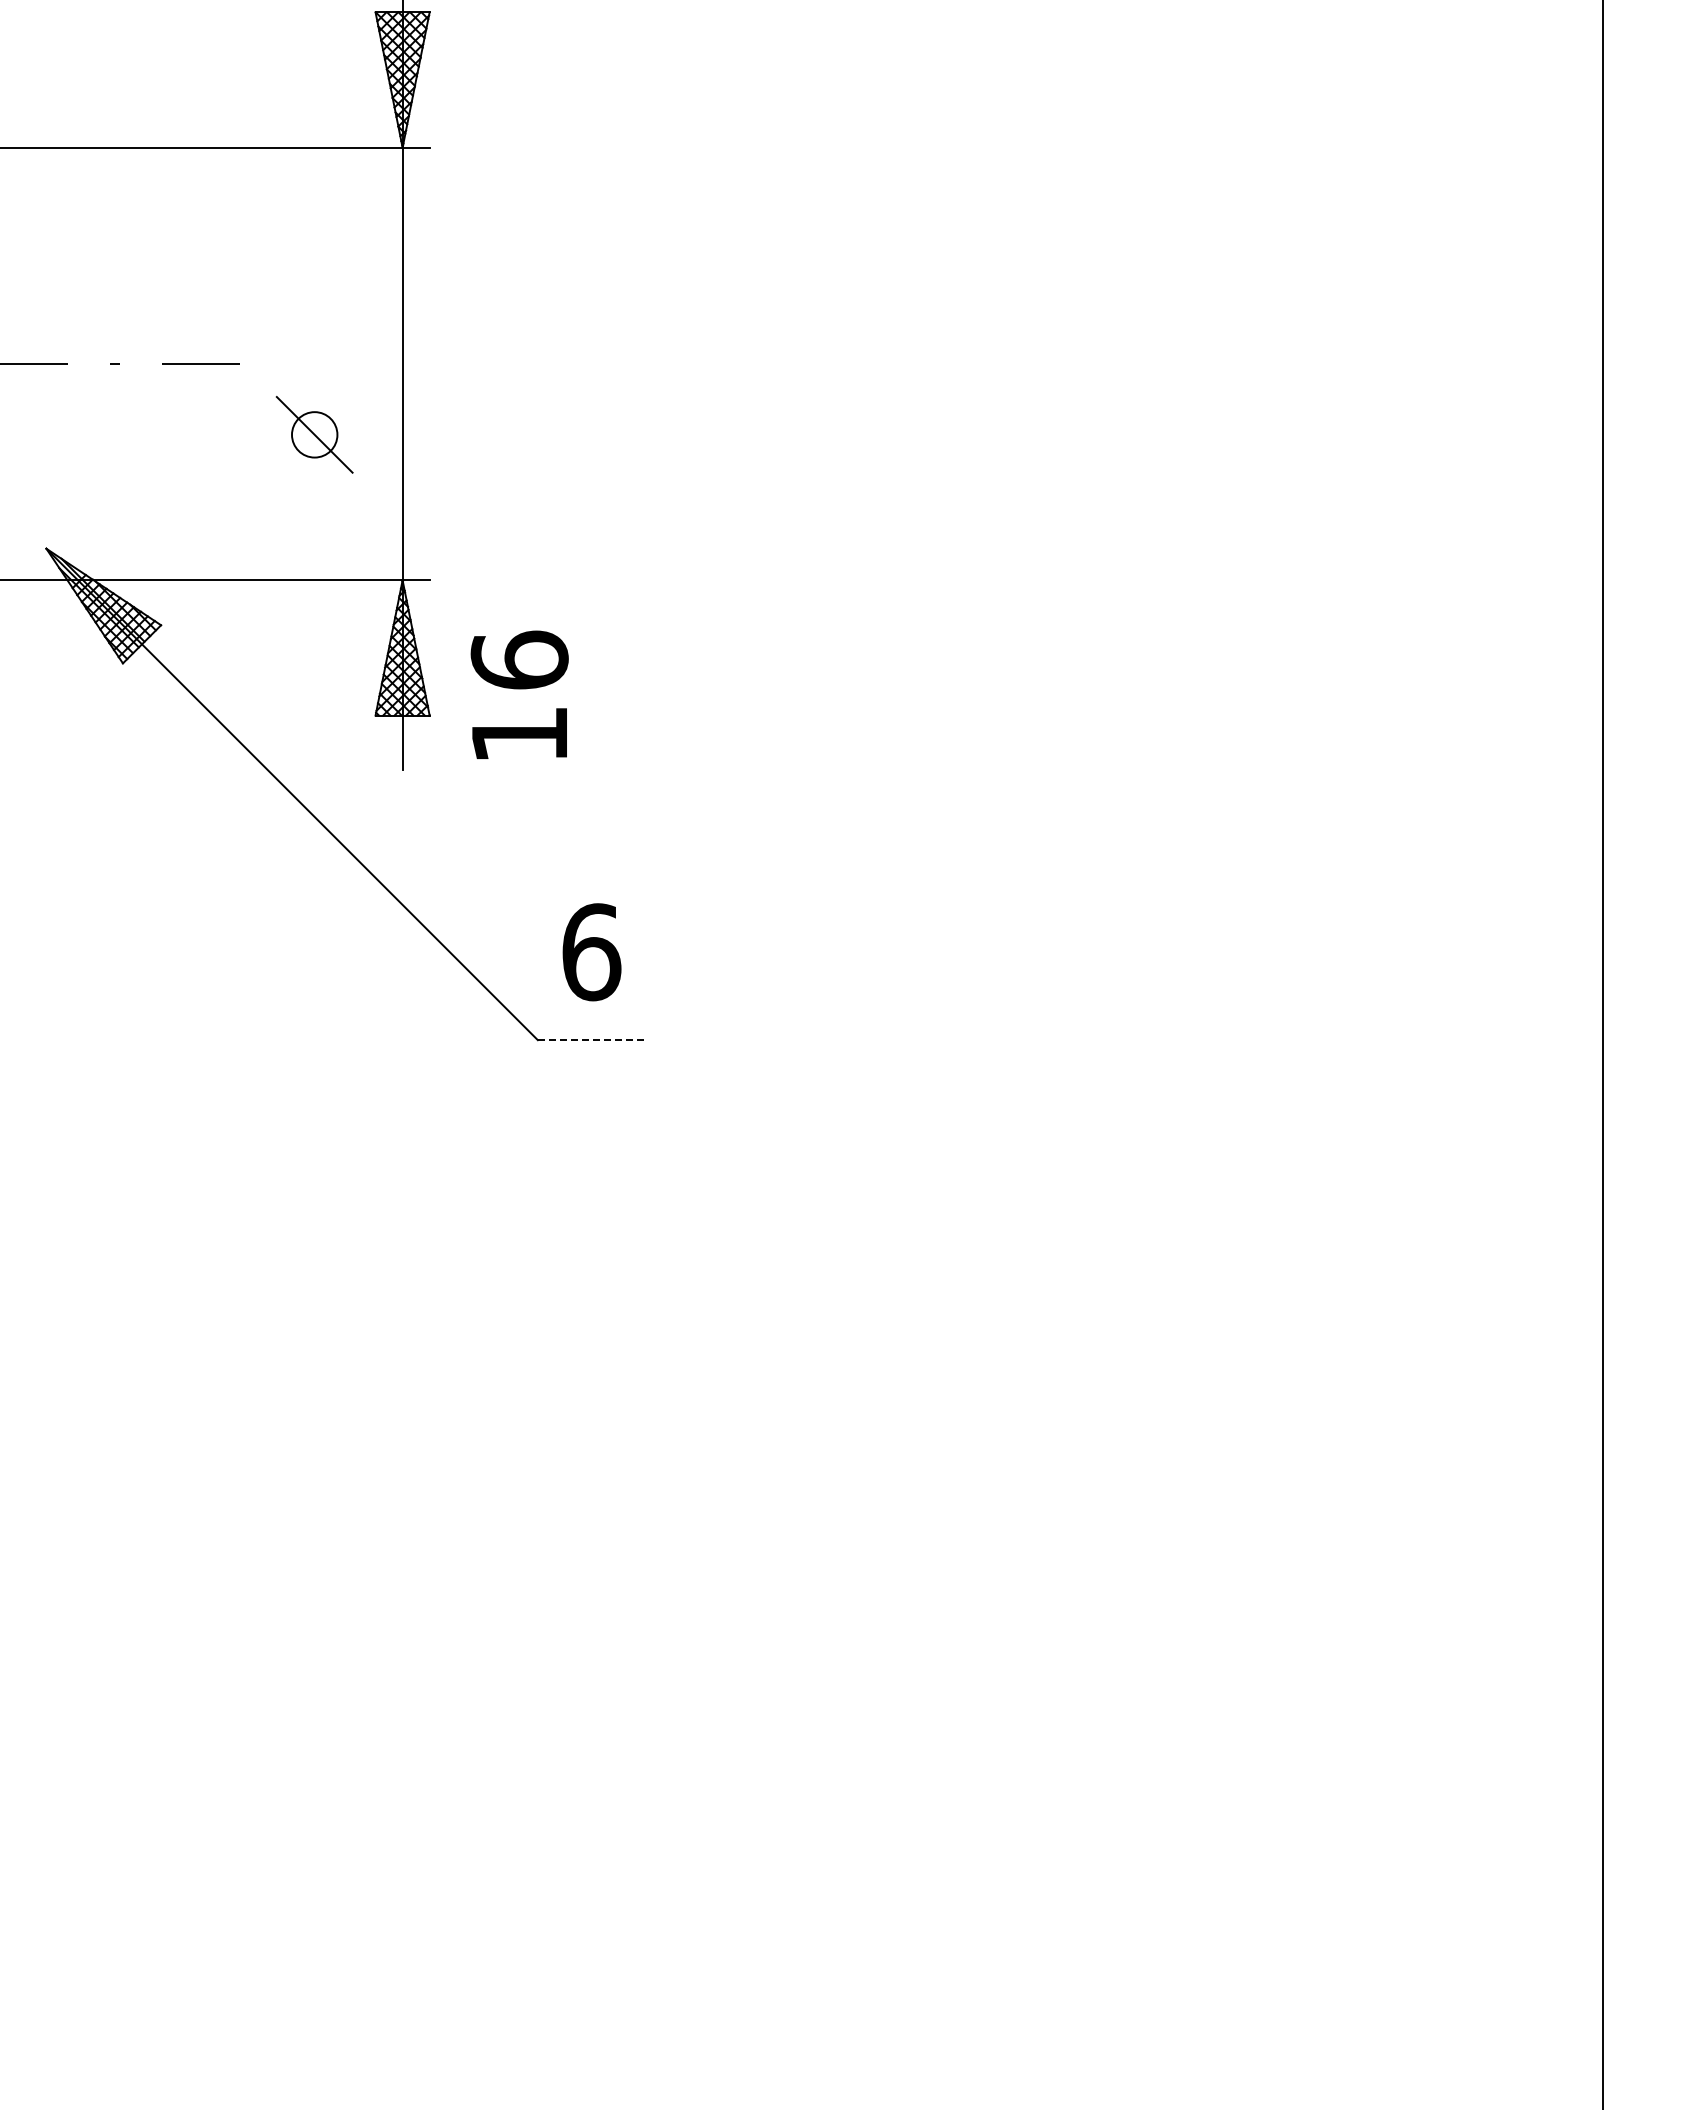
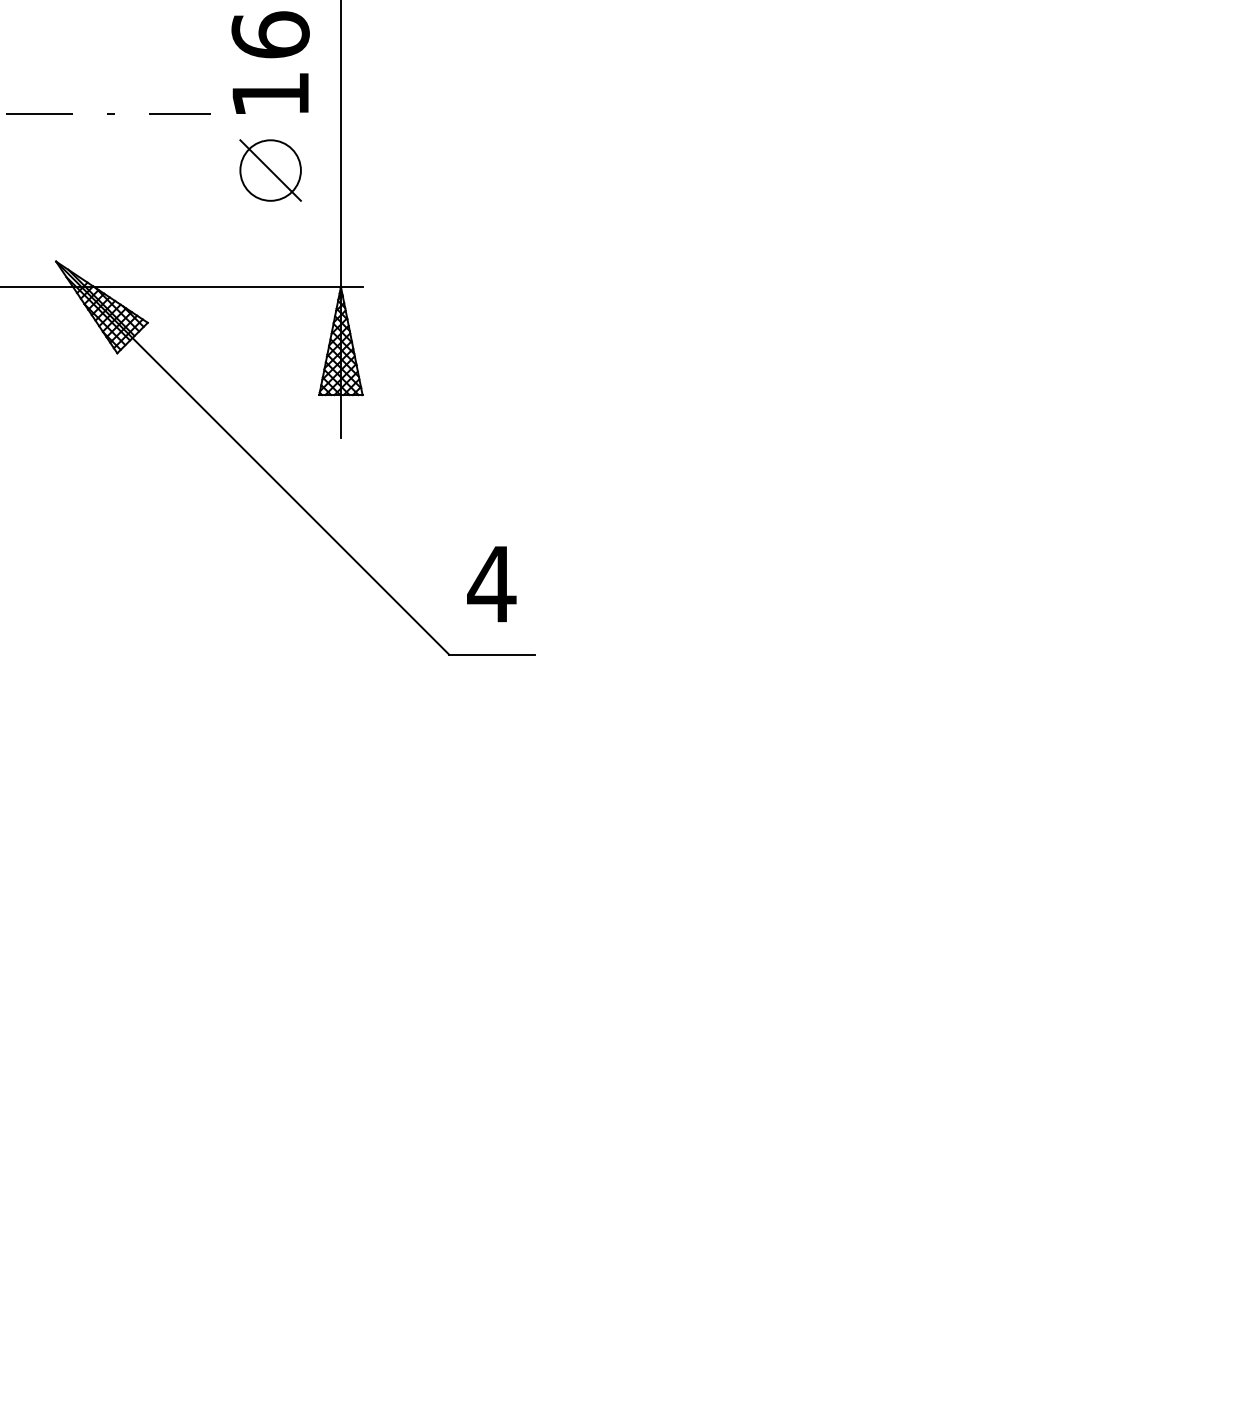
circle: (314, 434) -> (270, 170), size x1.67
text: (519, 694) -> (270, 62), moved
text: (591, 952) -> (491, 584), 6 -> 4
line: (591, 1040) -> (491, 654), dashed -> solid

